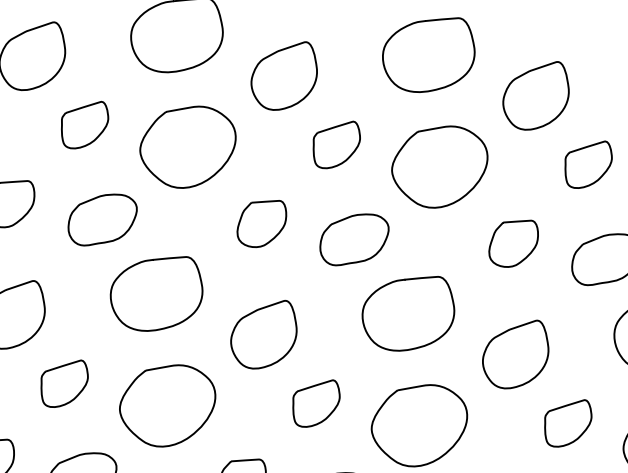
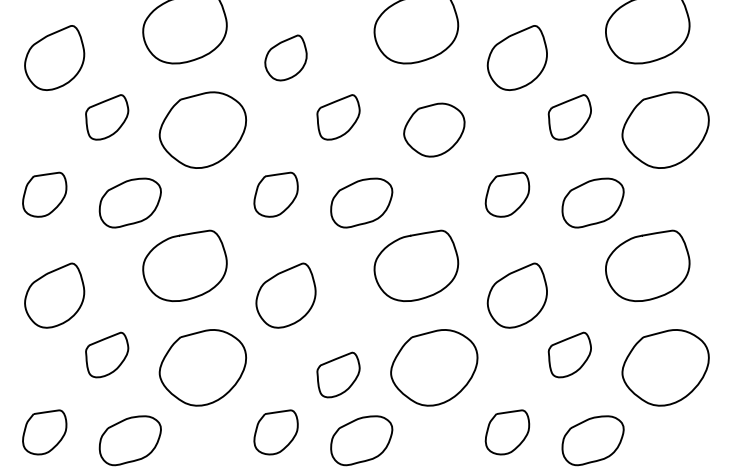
part: (283, 75) -> (285, 57), size x0.7
part: (439, 166) -> (434, 129), size x0.7
part: (316, 402) -> (338, 374), moved

